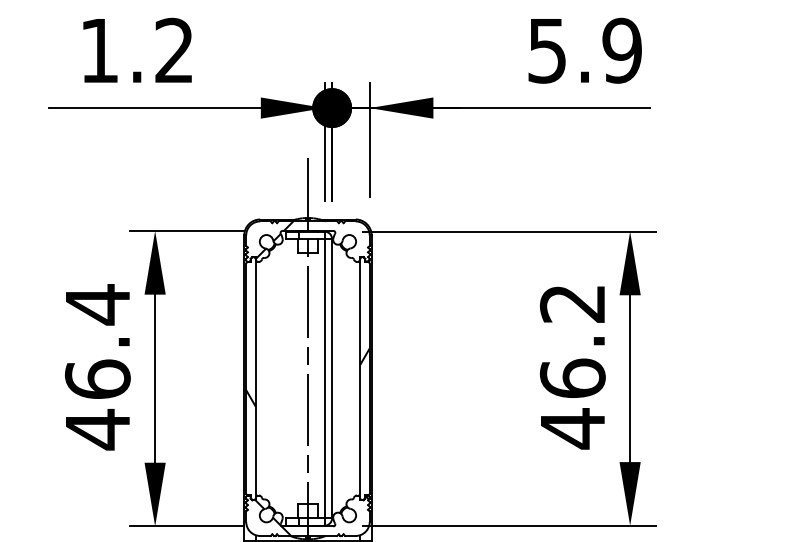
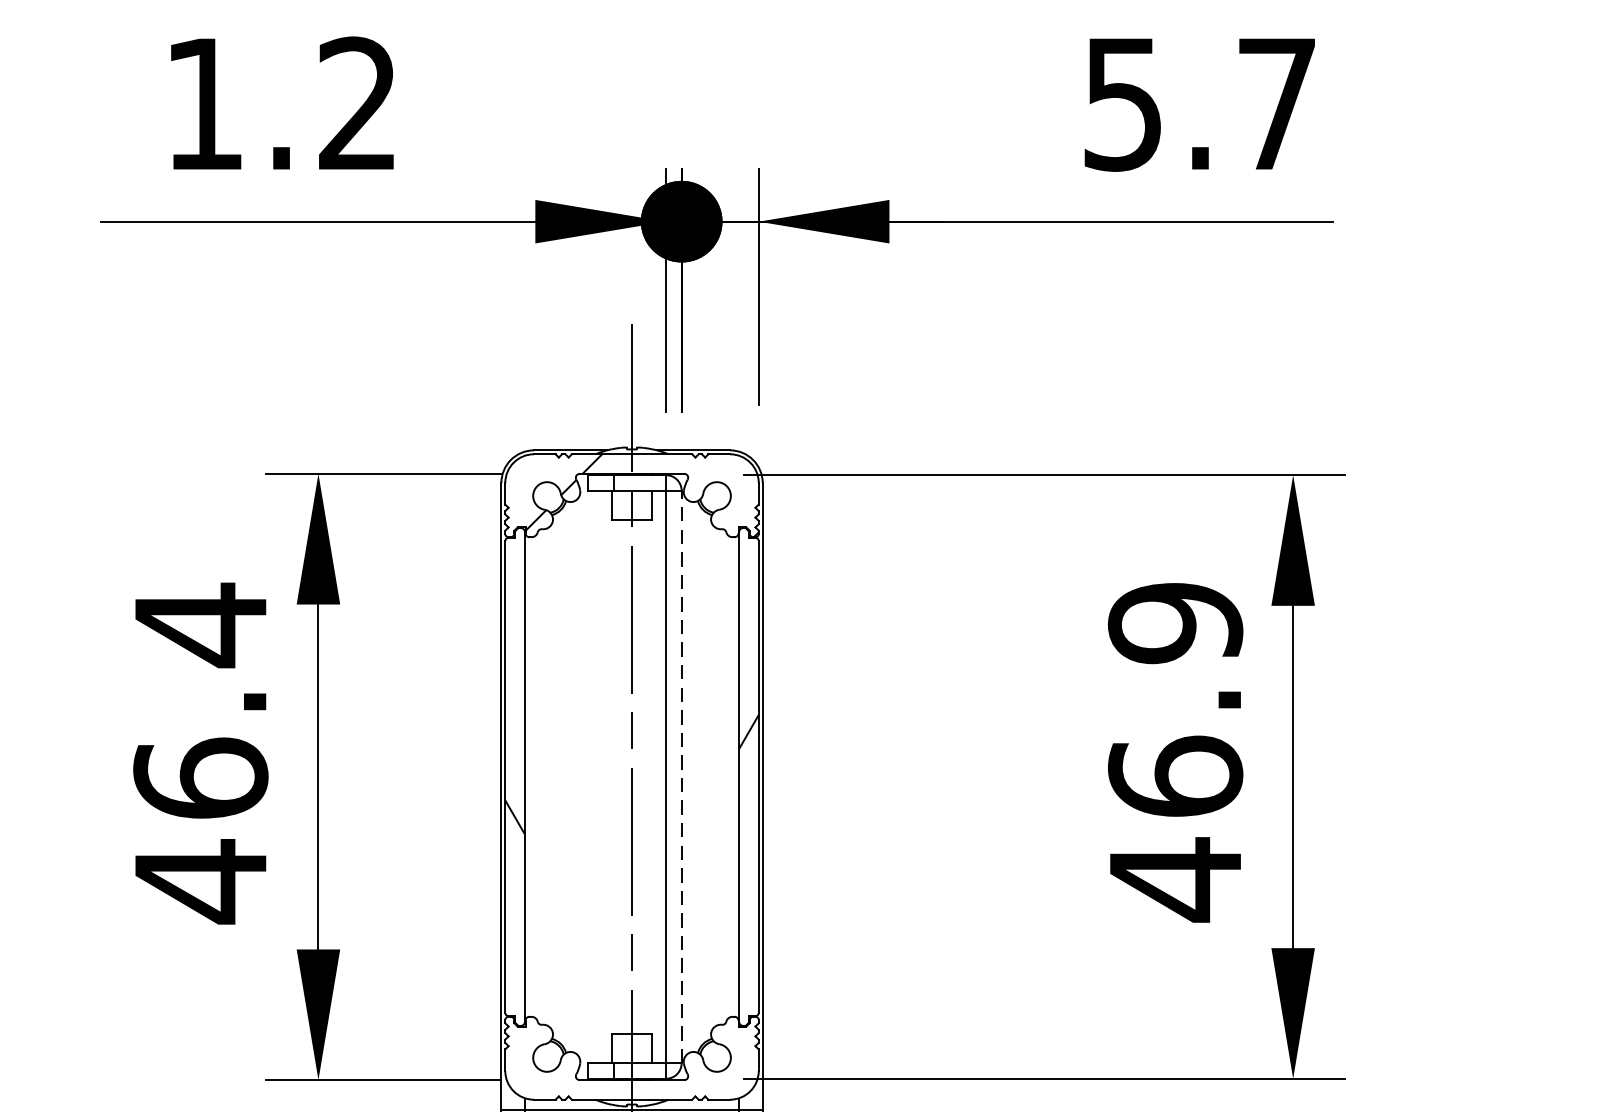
text: (621, 50) -> (1275, 103), 5.9 -> 5.7
text: (572, 303) -> (1174, 622), 46.2 -> 46.9
line: (332, 378) -> (682, 776), solid -> dashed
hatch: (312, 515) -> (641, 1057), removed

